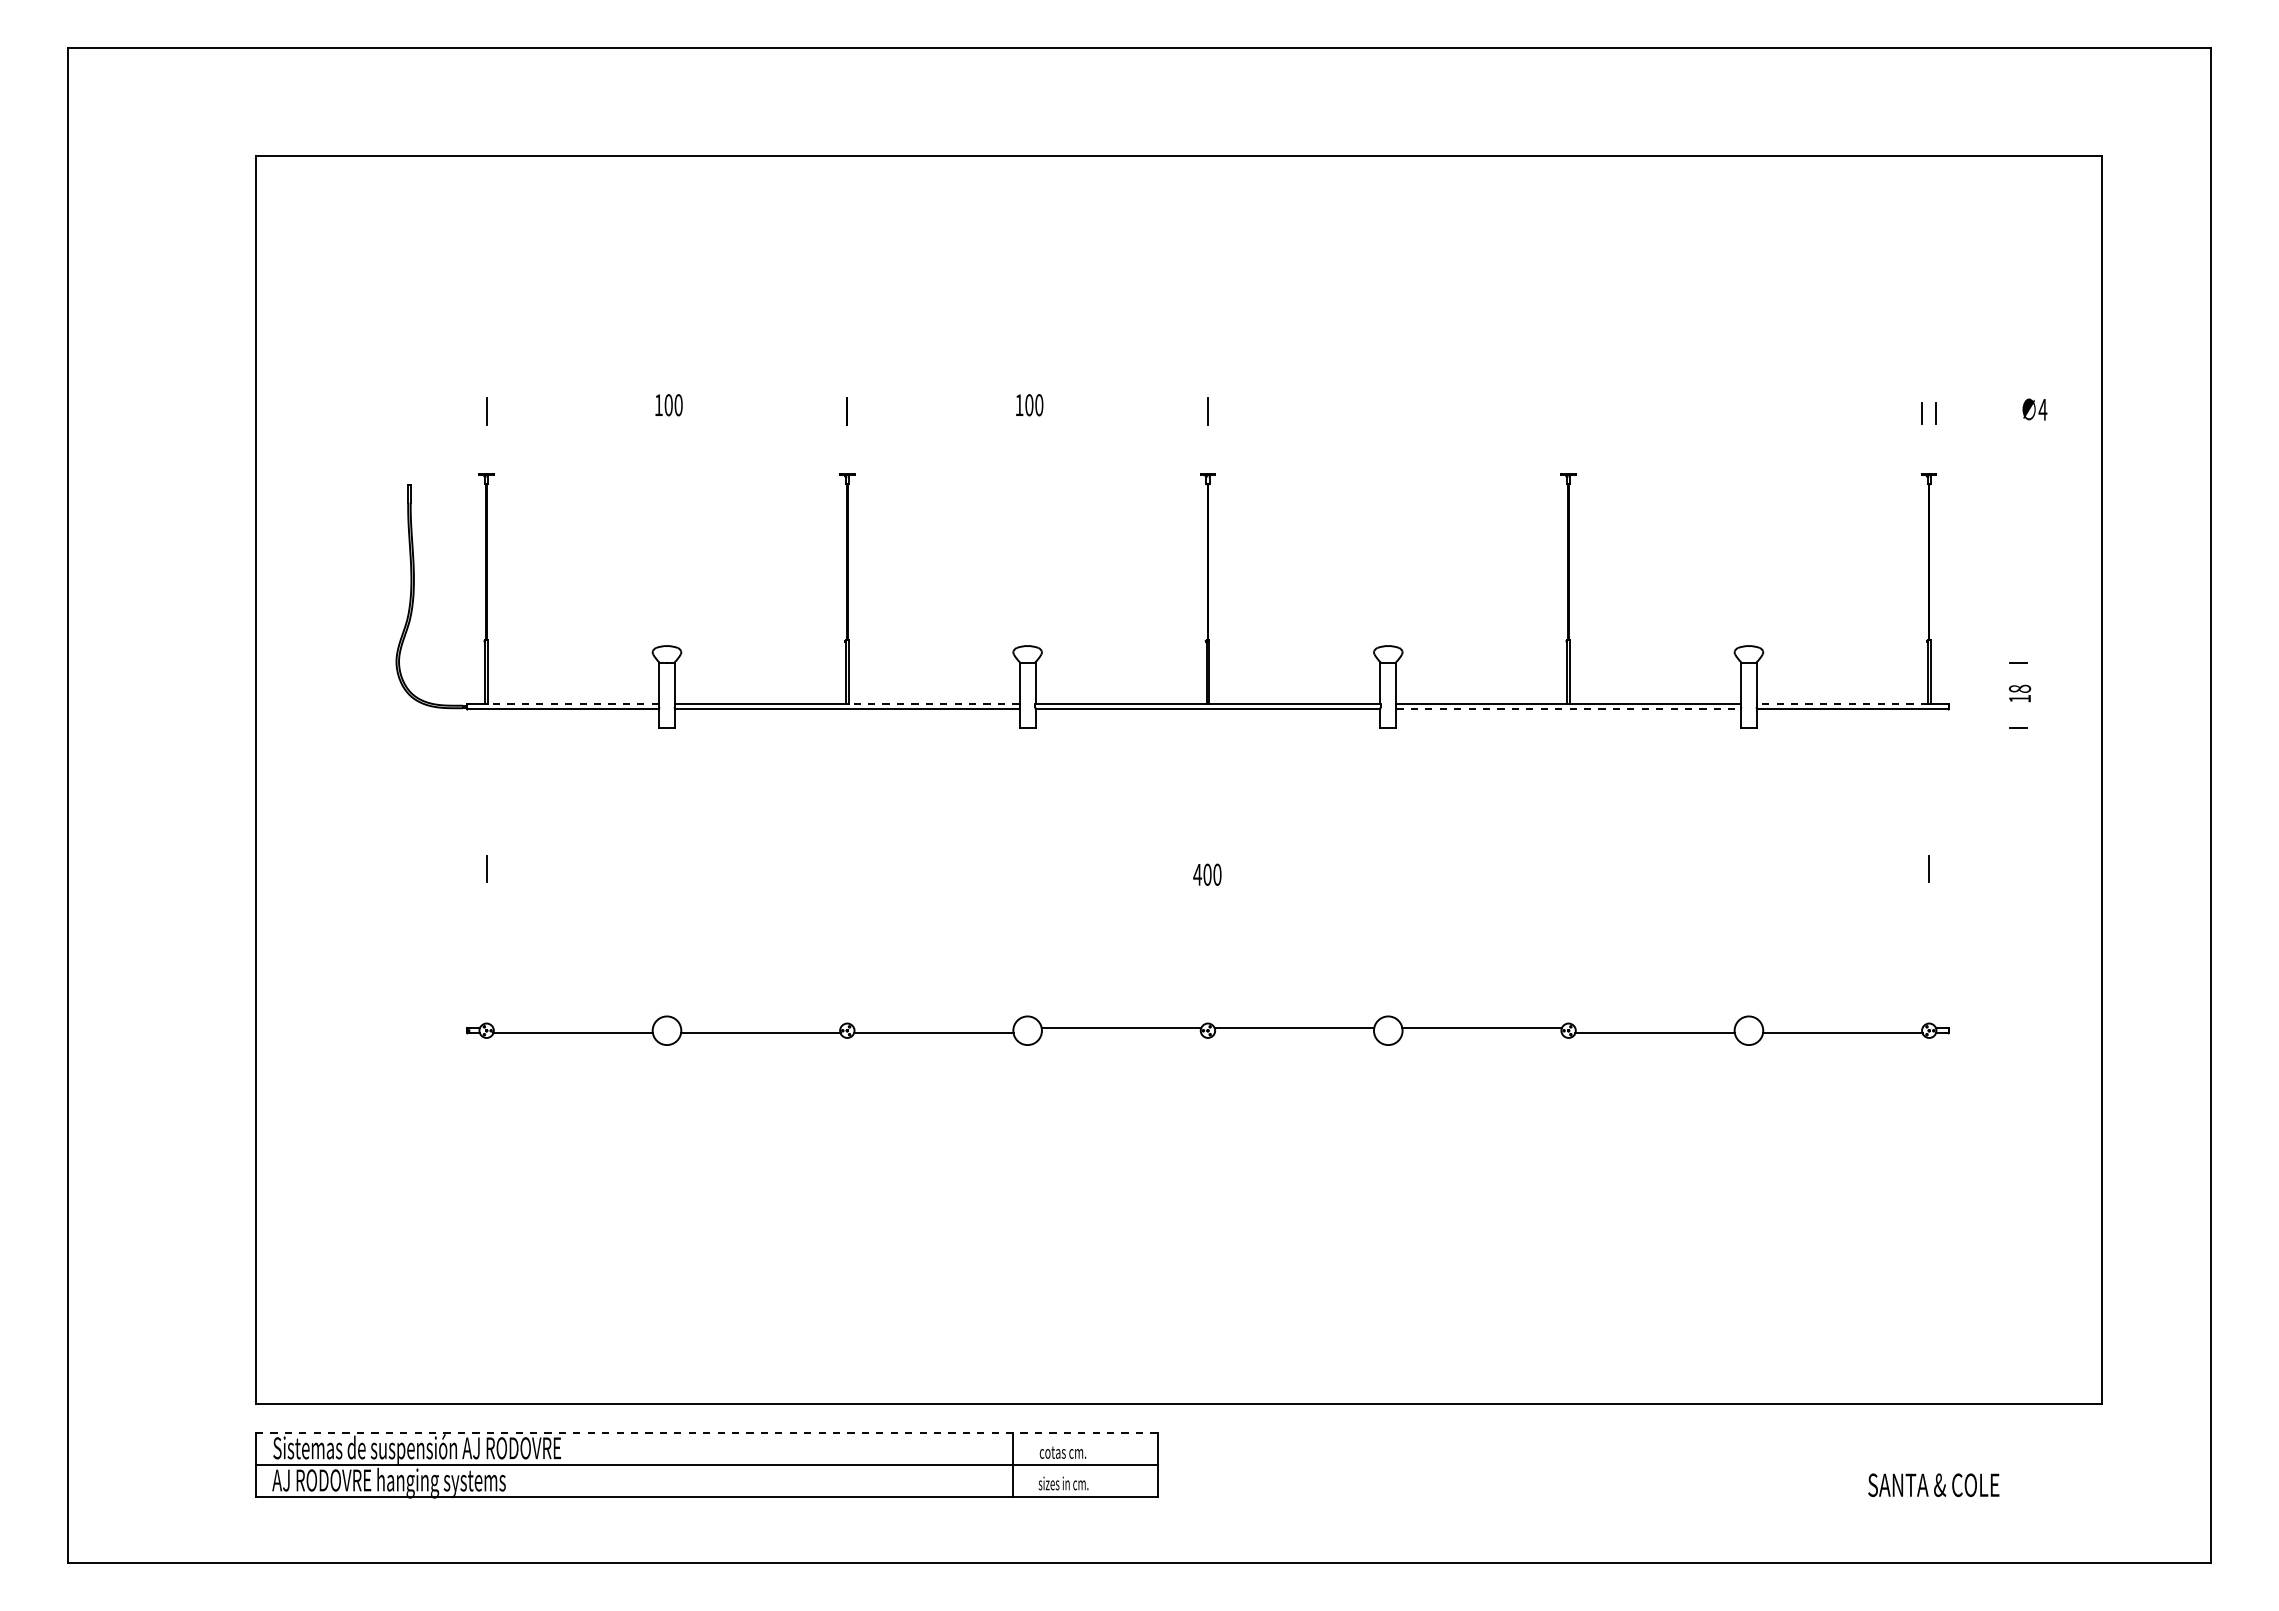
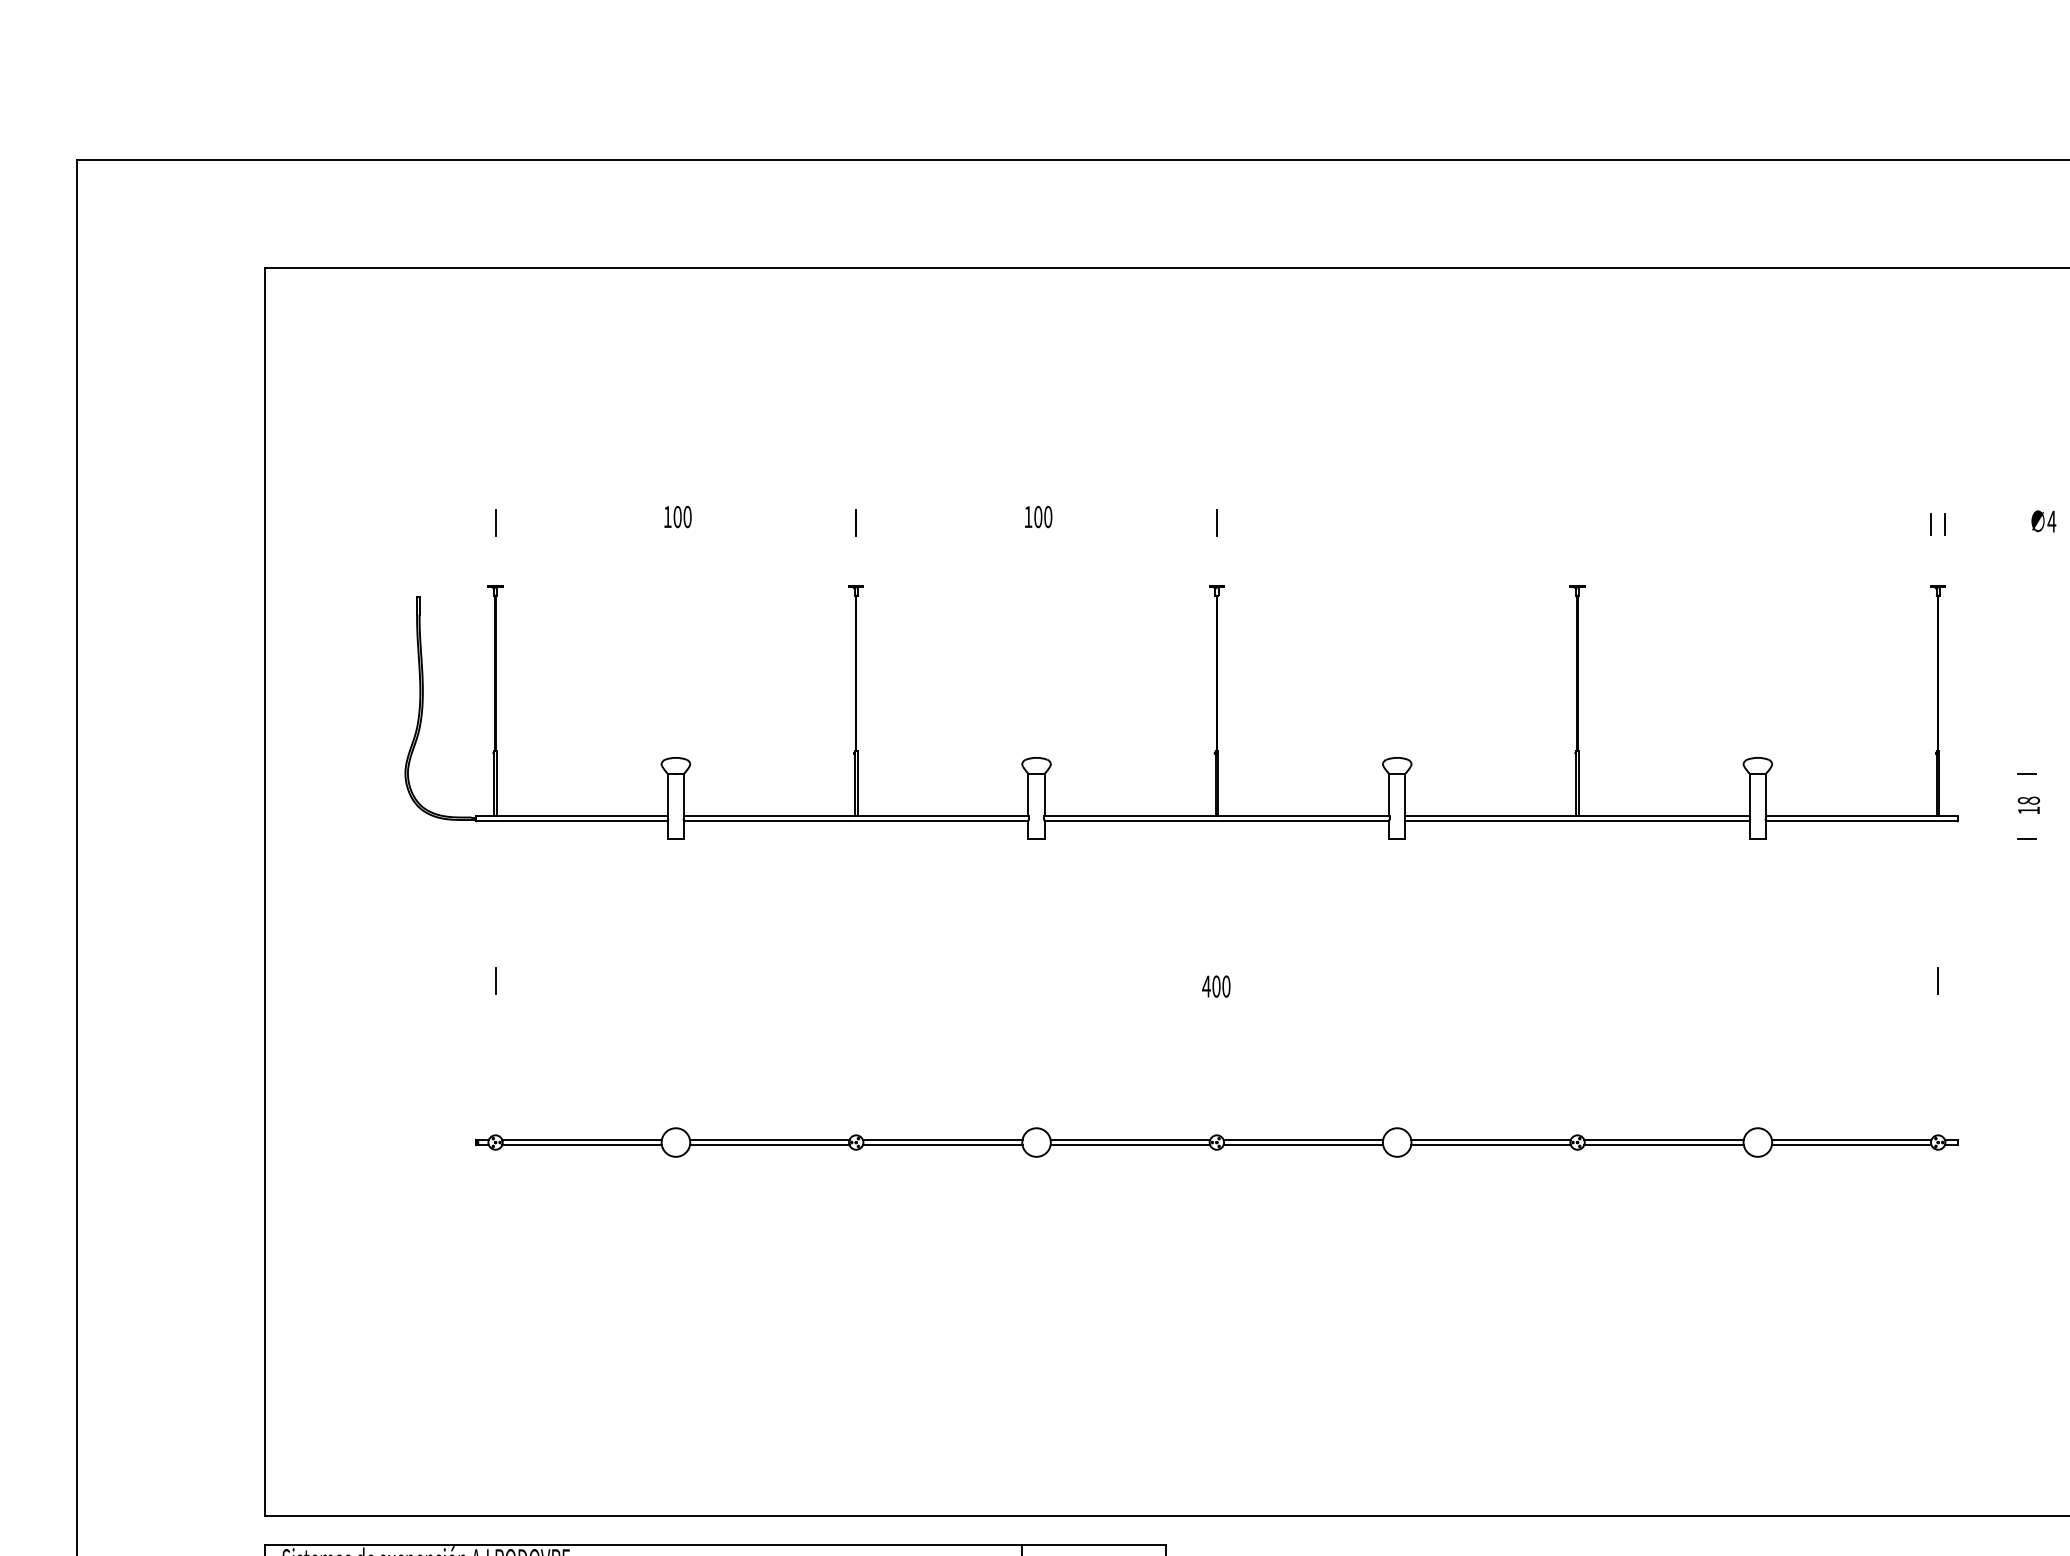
line: (572, 704) -> (581, 816), dashed -> solid
line: (933, 704) -> (942, 816), dashed -> solid
line: (1842, 704) -> (1851, 816), dashed -> solid
line: (1569, 709) -> (1578, 821), dashed -> solid
line: (572, 1028) -> (581, 1140), added
line: (760, 1028) -> (769, 1140), added
line: (933, 1028) -> (942, 1140), added
line: (1654, 1028) -> (1663, 1140), added
line: (1842, 1028) -> (1851, 1140), added
line: (1121, 1033) -> (1130, 1145), added
line: (1294, 1033) -> (1303, 1145), added
line: (1481, 1033) -> (1490, 1145), added
line: (706, 1433) -> (715, 1545), dashed -> solid

